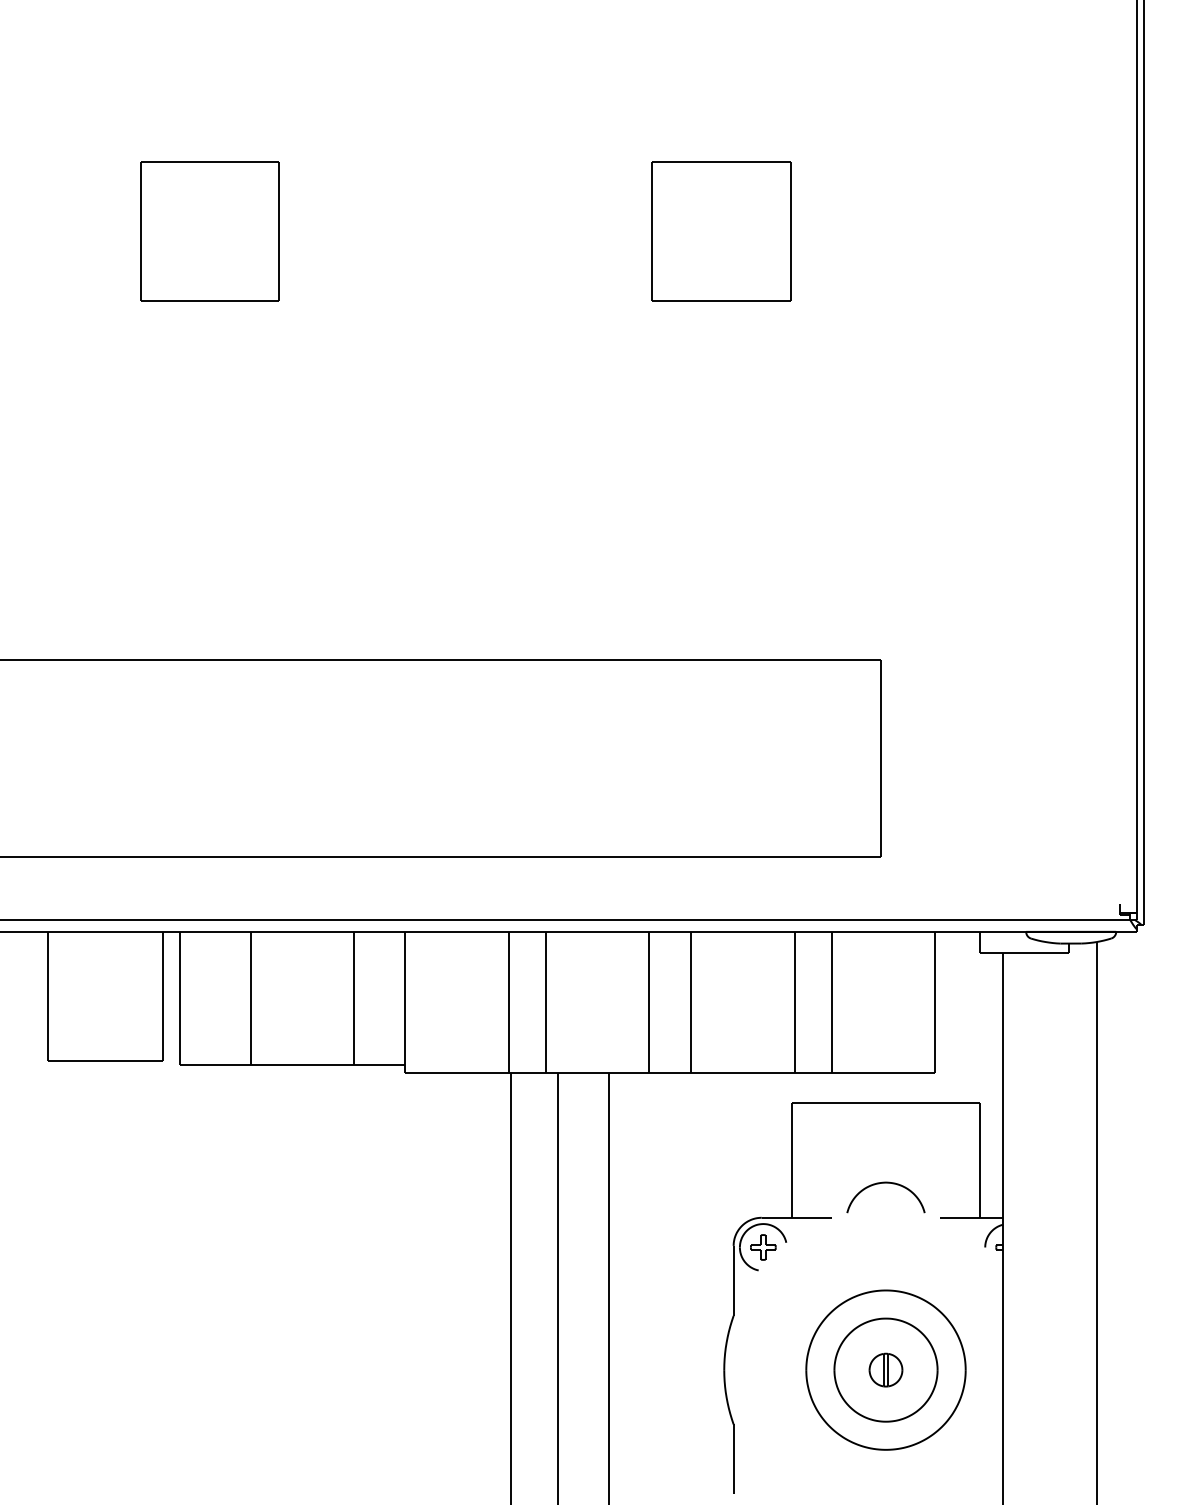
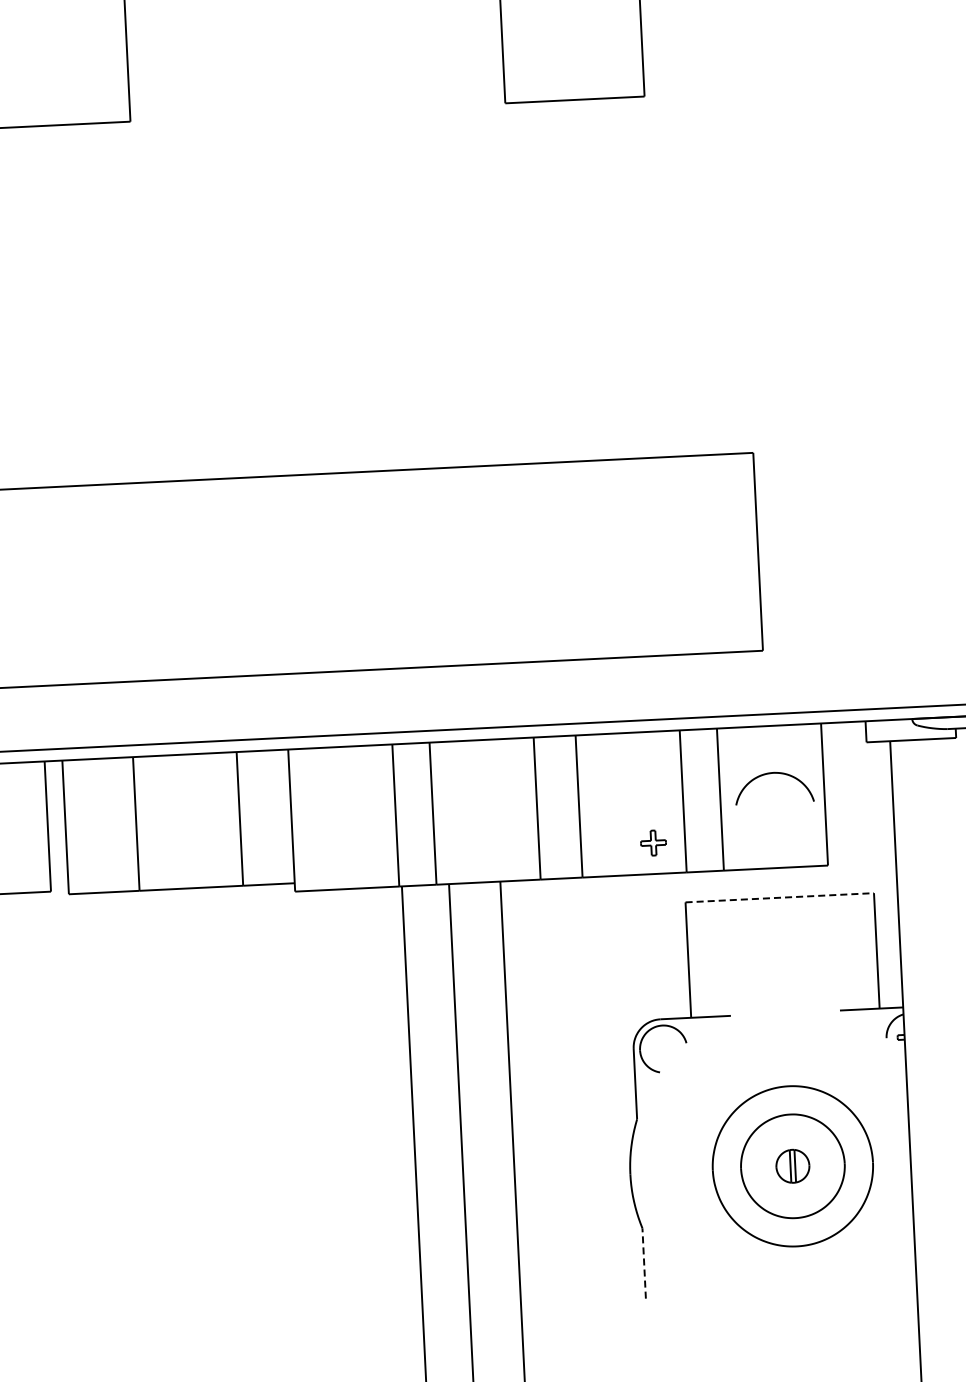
line: (886, 1102) -> (780, 897), solid -> dashed
curve: (885, 1183) -> (773, 773), moved
part: (763, 1247) -> (653, 843), moved
line: (733, 1459) -> (644, 1263), solid -> dashed

